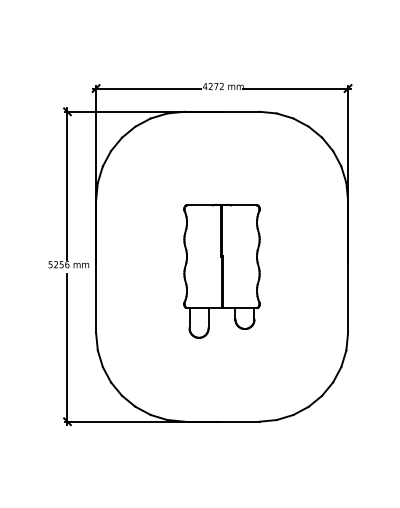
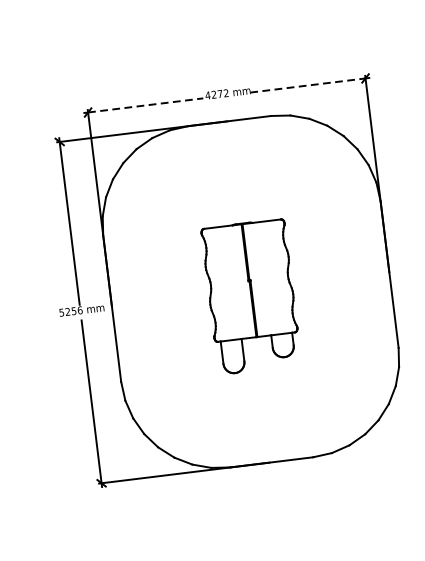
line: (148, 88) -> (145, 105), solid -> dashed
line: (296, 88) -> (308, 85), solid -> dashed

